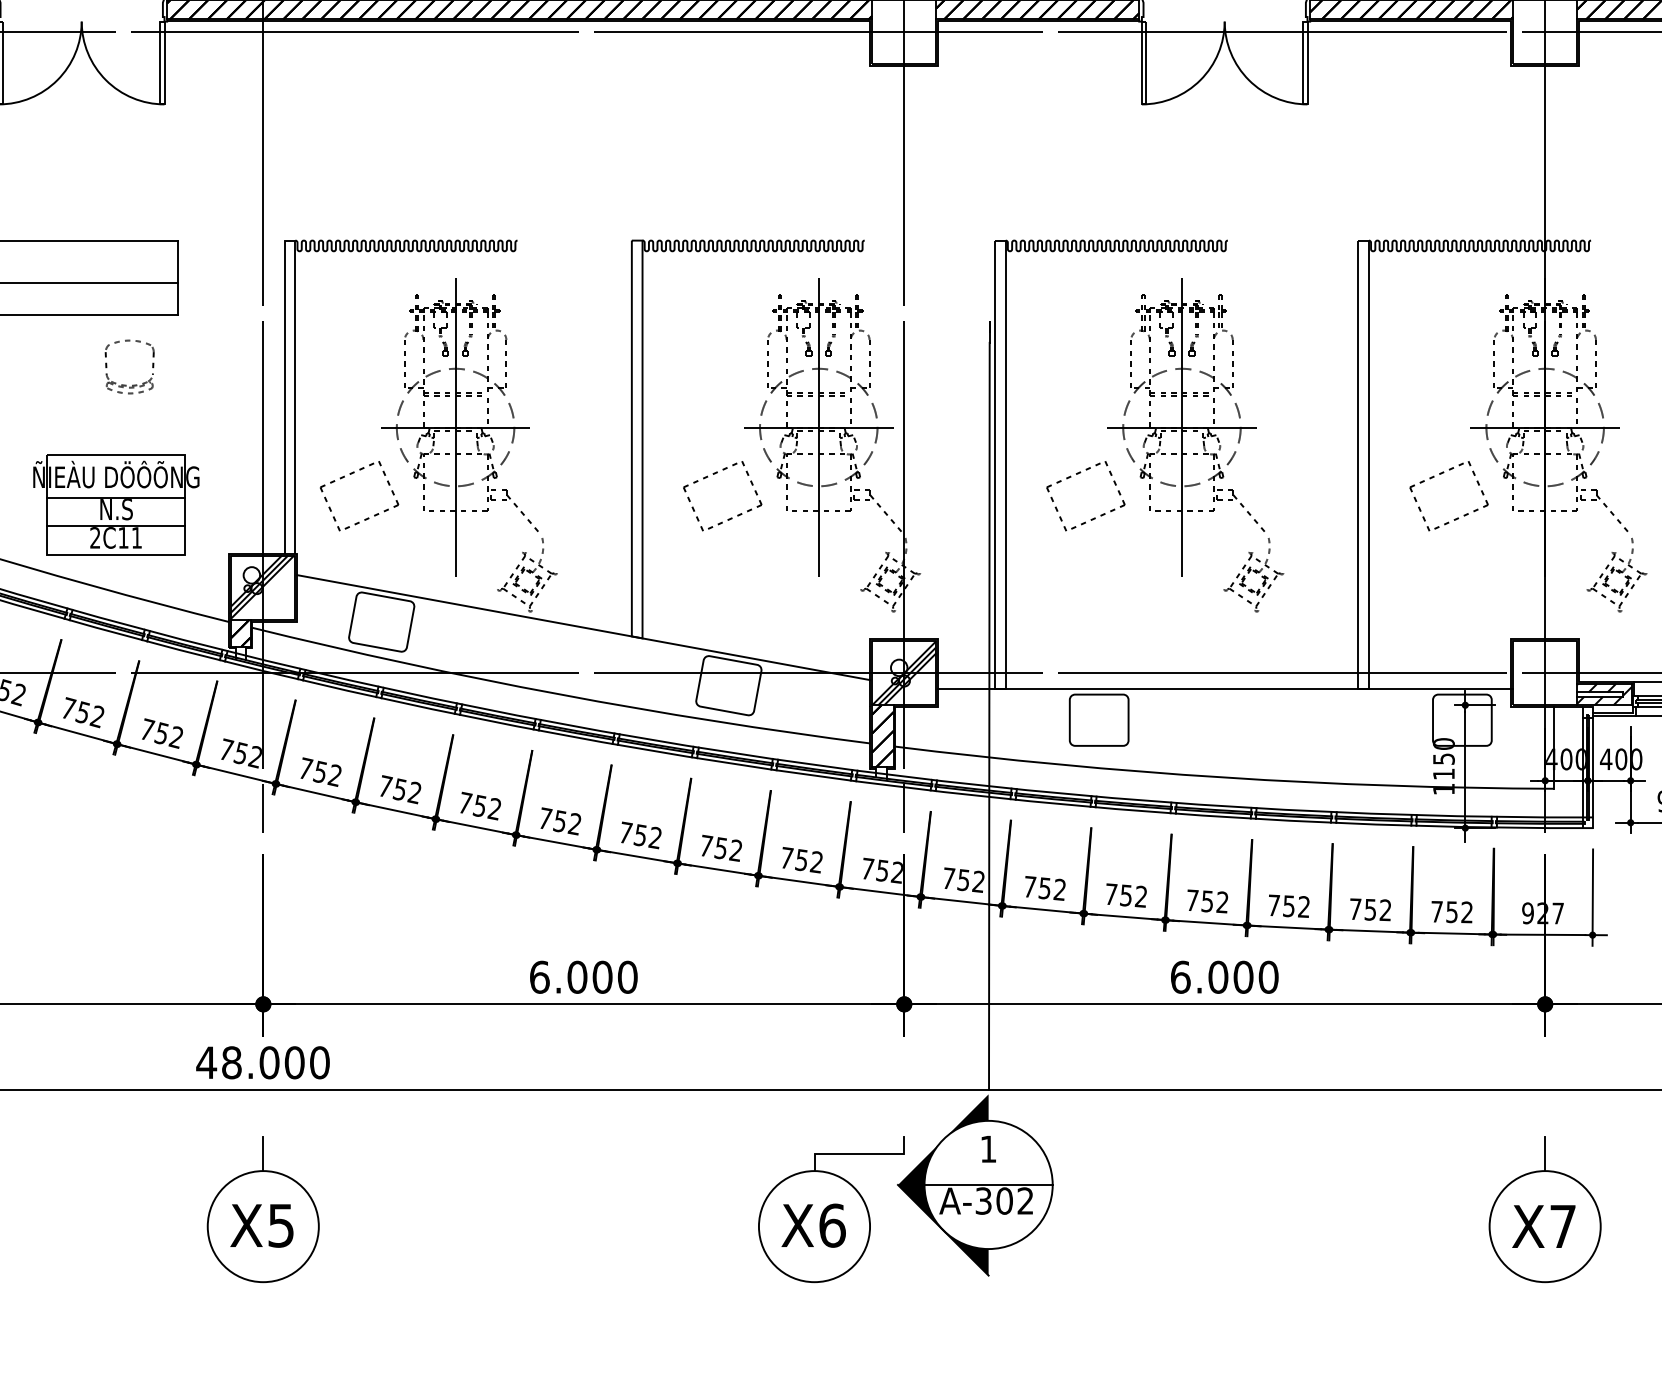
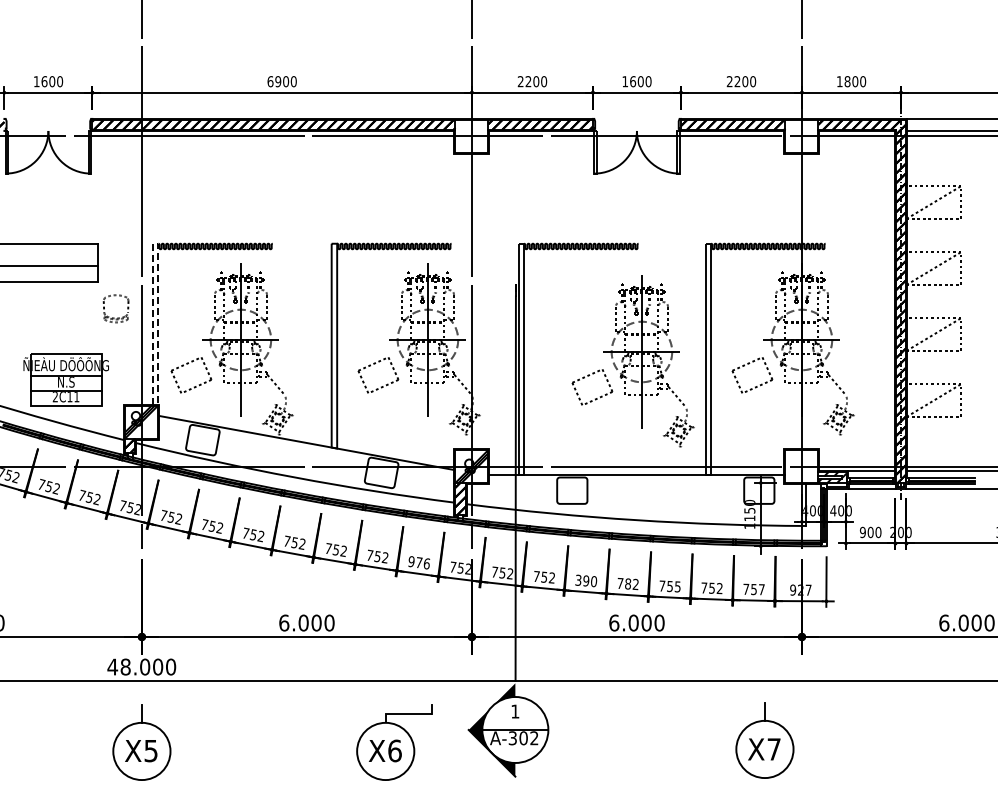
line: (289, 240) -> (155, 243), solid -> dashed
part: (126, 383) -> (114, 317), moved
part: (1163, 446) -> (632, 361), moved
text: (802, 859) -> (419, 562), 752 -> 976
text: (1126, 894) -> (586, 580), 752 -> 390
text: (1208, 900) -> (628, 583), 752 -> 782
text: (1303, 906) -> (677, 586), 752 -> 755
text: (1466, 912) -> (761, 589), 752 -> 757
part: (831, 1209) -> (394, 742), moved
part: (1544, 1209) -> (764, 740), moved

